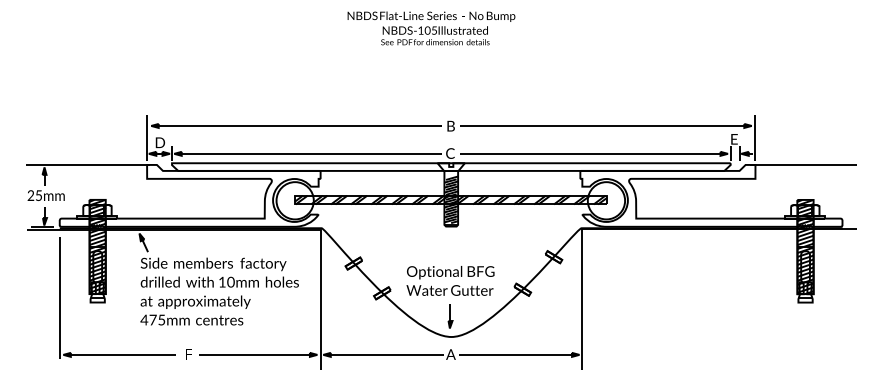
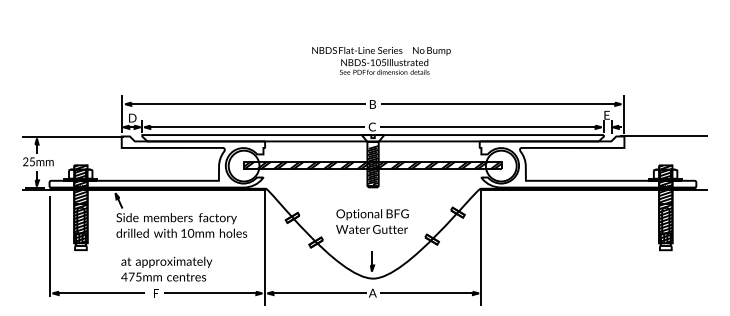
text: (431, 28) -> (381, 60), moved
text: (450, 280) -> (372, 221), moved
text: (195, 310) -> (166, 269), moved

